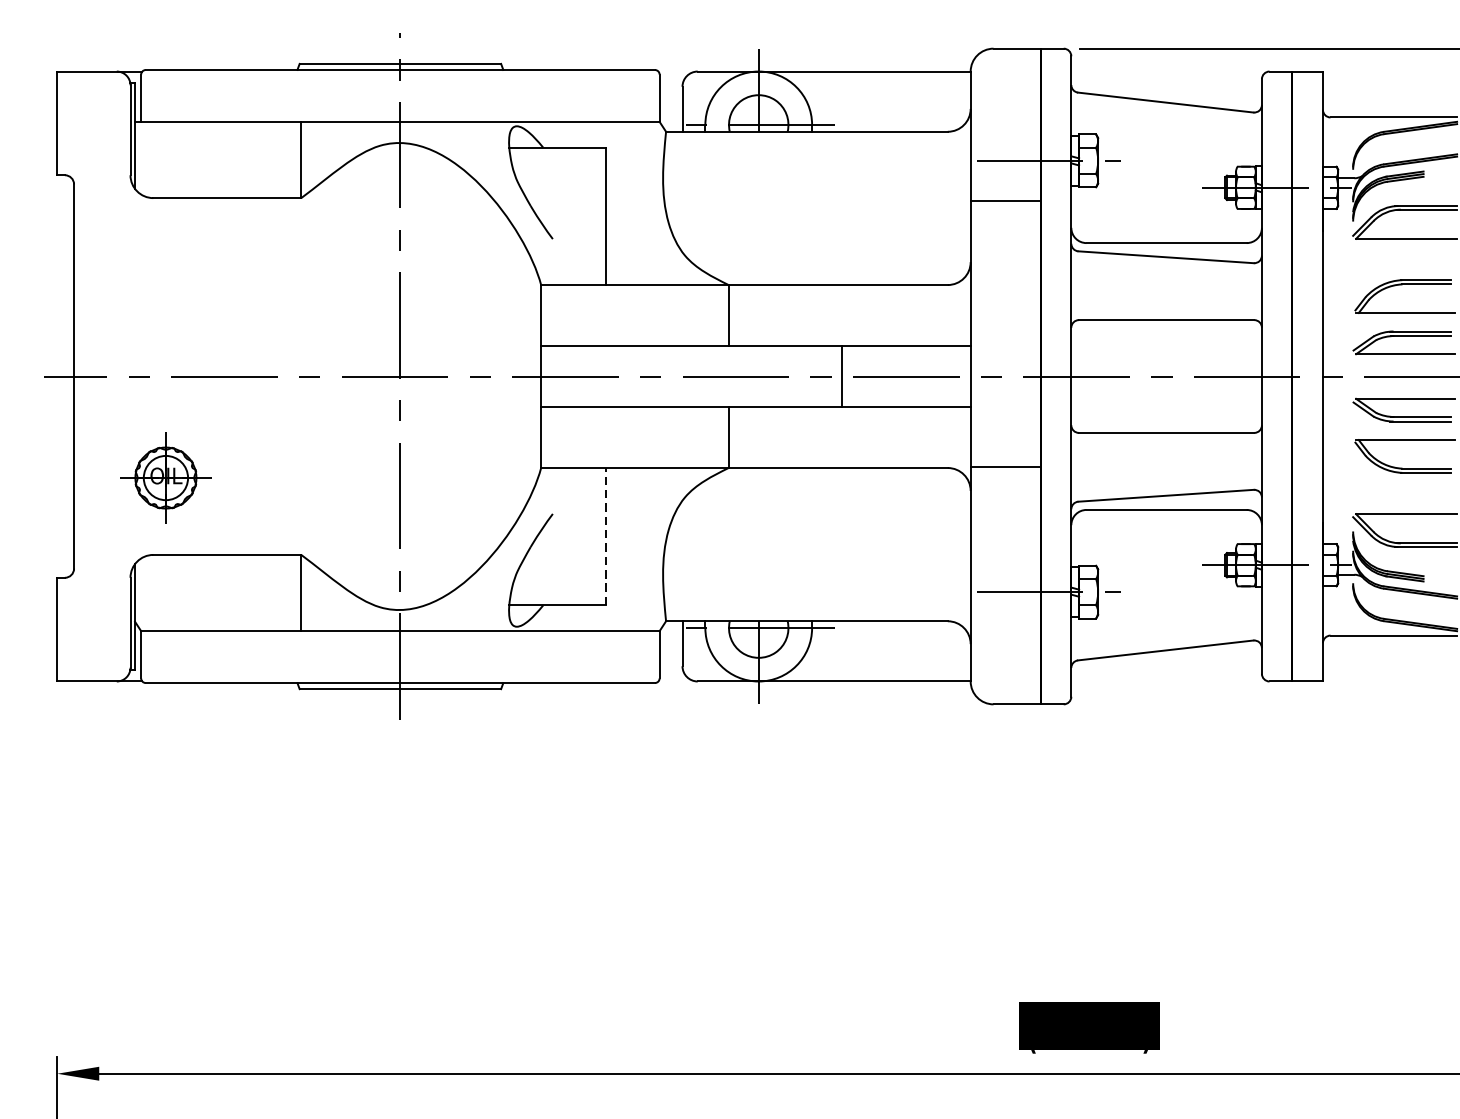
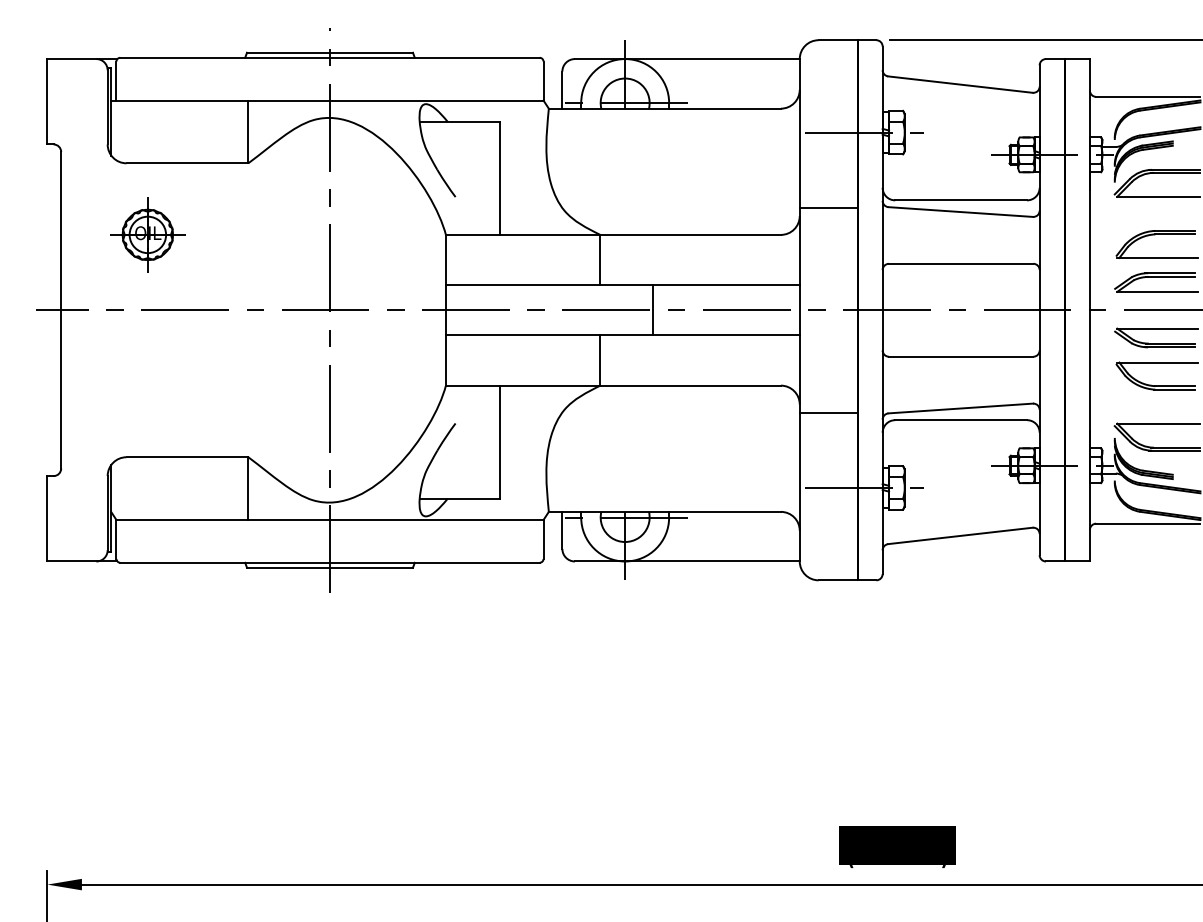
line: (1005, 200) -> (828, 207), moved
line: (841, 376) -> (652, 310), moved
line: (1005, 466) -> (828, 412), moved
part: (165, 477) -> (147, 234), moved
line: (606, 537) -> (499, 442), dashed -> solid

